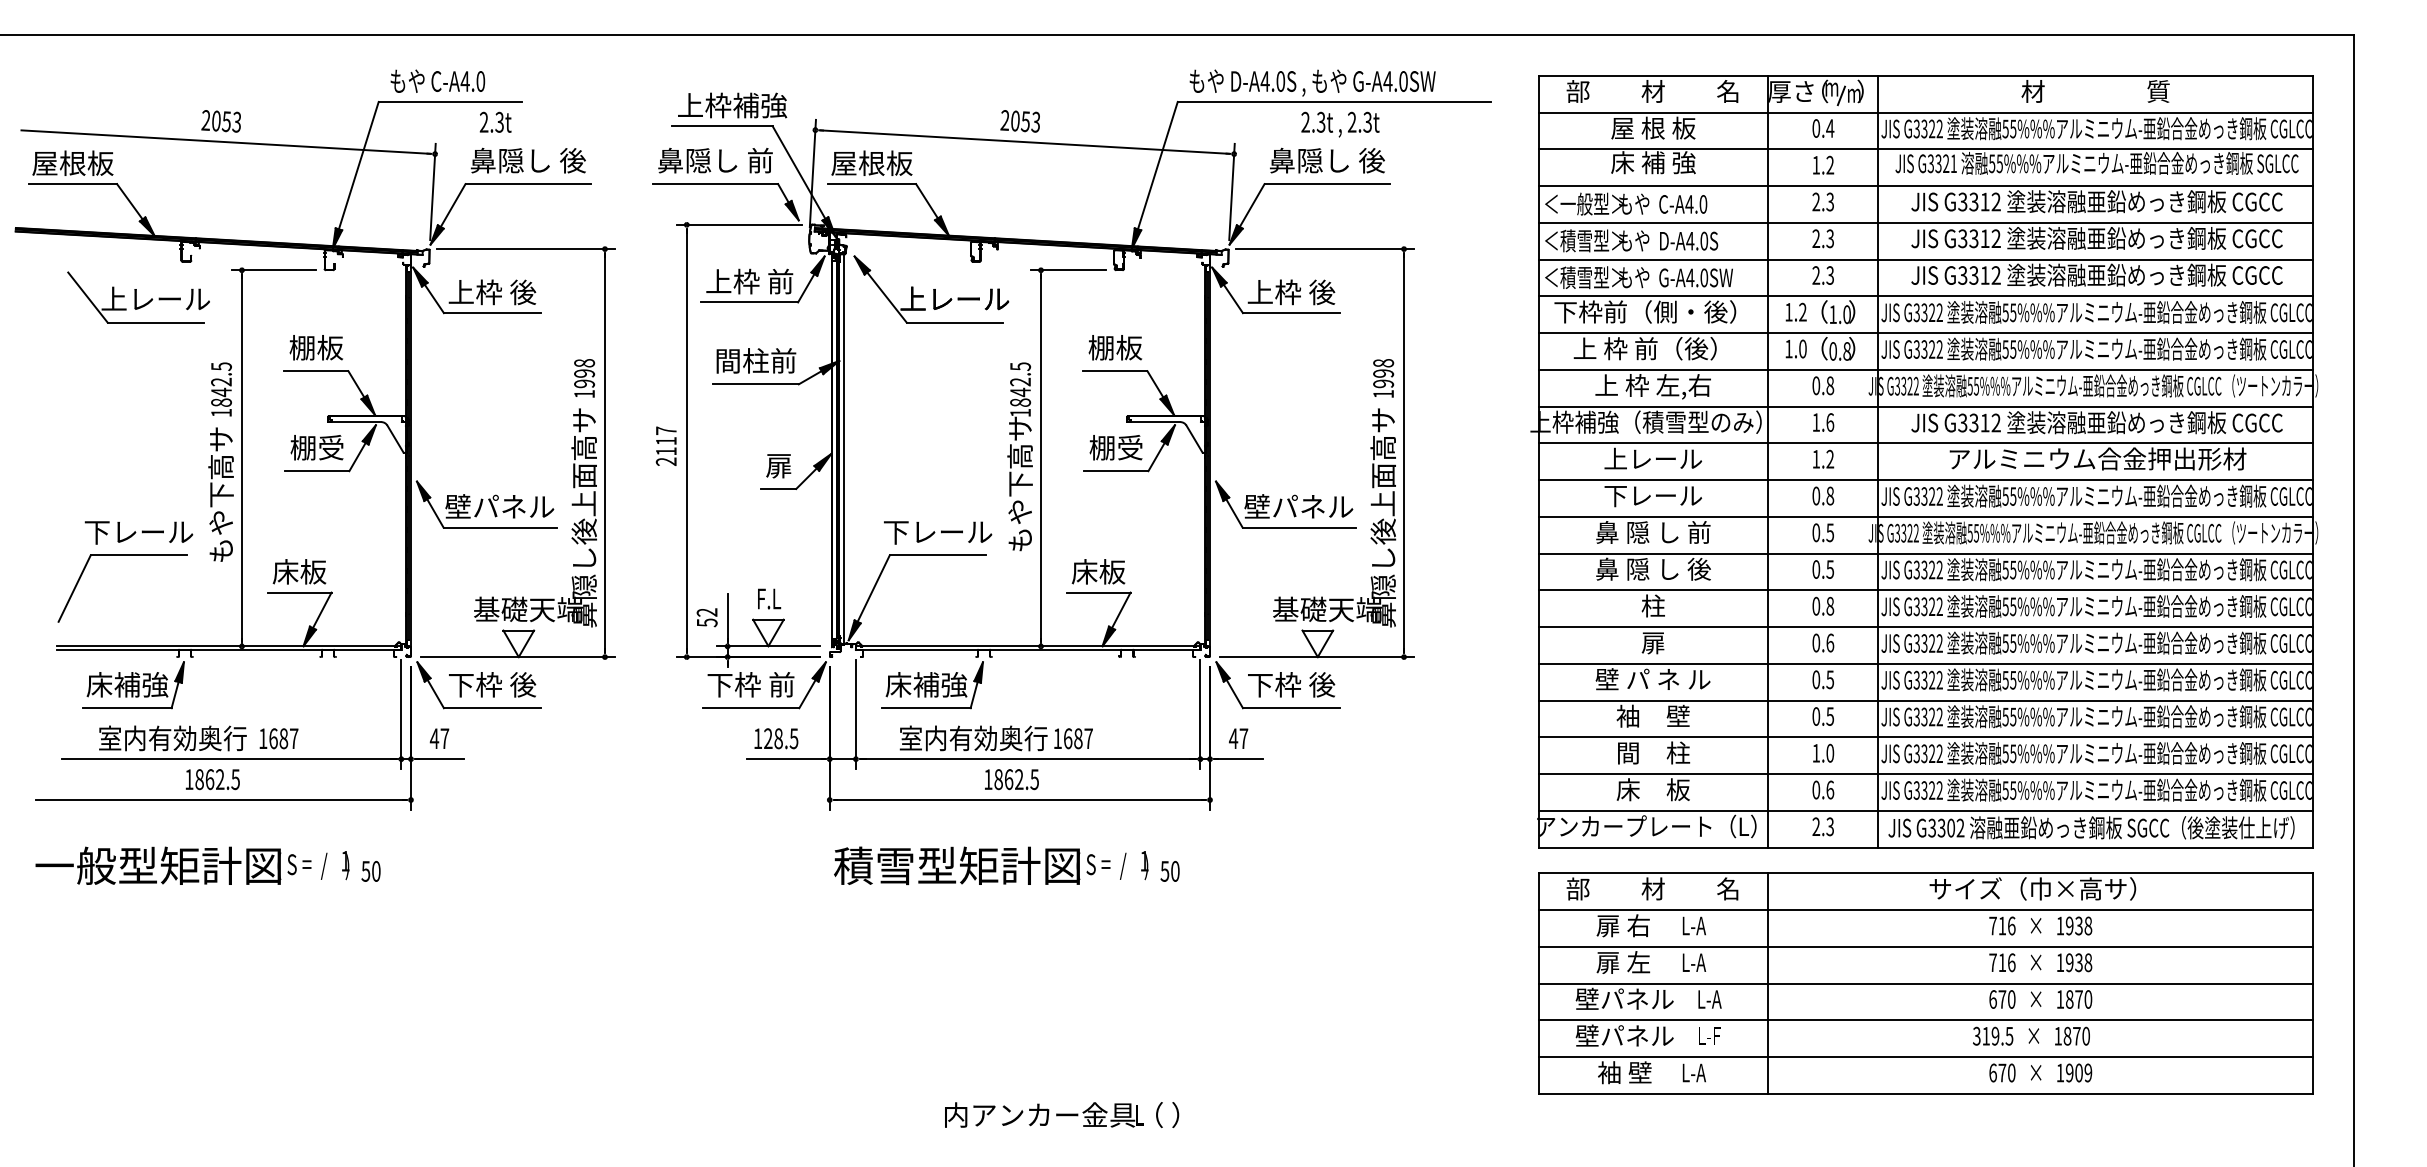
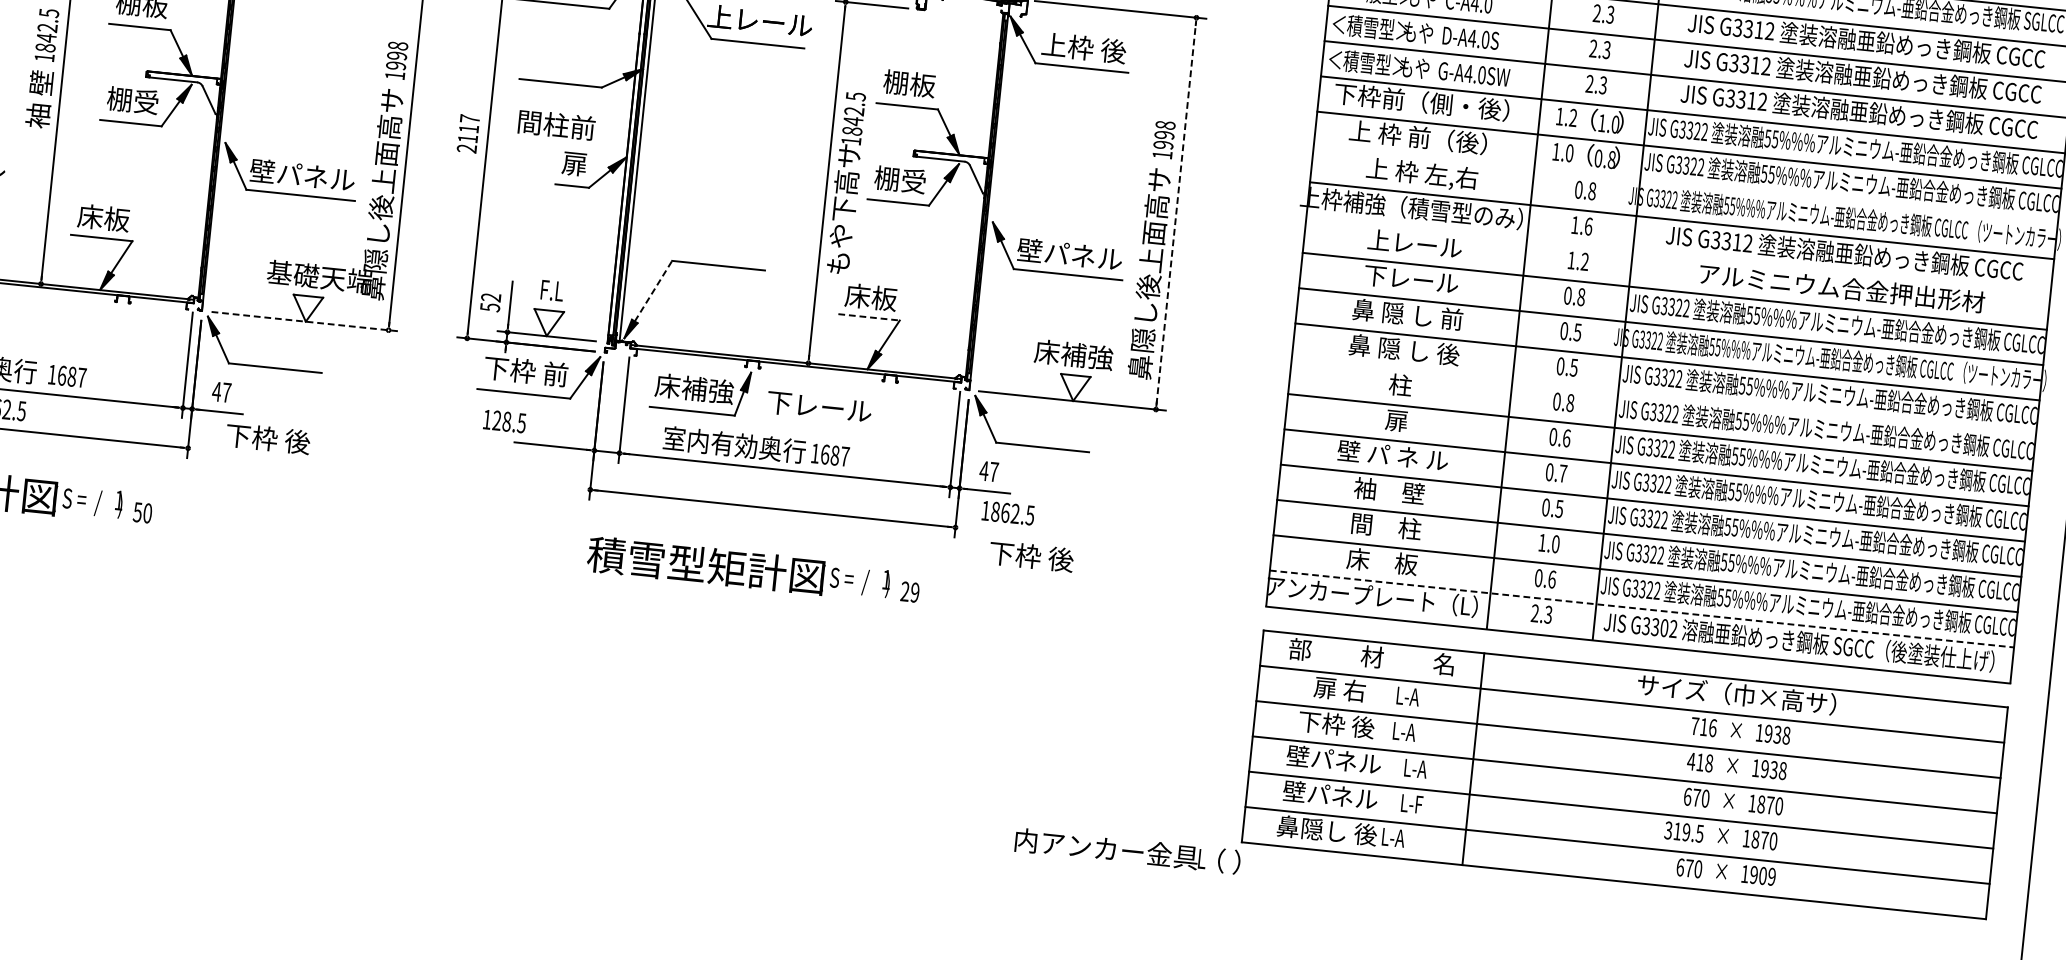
text: (756, 360) -> (556, 124), moved
line: (1925, 369) -> (1685, 185), removed
line: (1925, 443) -> (1678, 256), removed
line: (1404, 453) -> (1176, 214), solid -> dashed
text: (1019, 456) -> (846, 182), moved
text: (220, 493) -> (35, 134), もや下高サ -> 袖 壁
text: (938, 532) -> (819, 407), moved
line: (873, 588) -> (653, 291), solid -> dashed
line: (1925, 590) -> (1663, 397), removed
line: (1098, 592) -> (869, 317), solid -> dashed
text: (1327, 609) -> (1087, 356), 基礎天端 -> 床補強
line: (518, 657) -> (305, 322), solid -> dashed
text: (1830, 679) -> (1563, 473), 0.5 -> 0.7
text: (492, 684) -> (268, 438), moved
text: (1291, 684) -> (1031, 556), moved
text: (776, 738) -> (504, 421), moved
text: (1011, 779) -> (1007, 513), moved
line: (1926, 810) -> (1642, 608), solid -> dashed
text: (1169, 870) -> (909, 591), 50 -> 29
text: (1623, 961) -> (1336, 723), 扉 左 -> 下枠 後
text: (2001, 962) -> (1699, 762), 716 -> 418
text: (1624, 1072) -> (1326, 830), 袖 壁 -> 鼻隠し 後
text: (1062, 1114) -> (1128, 850), moved

